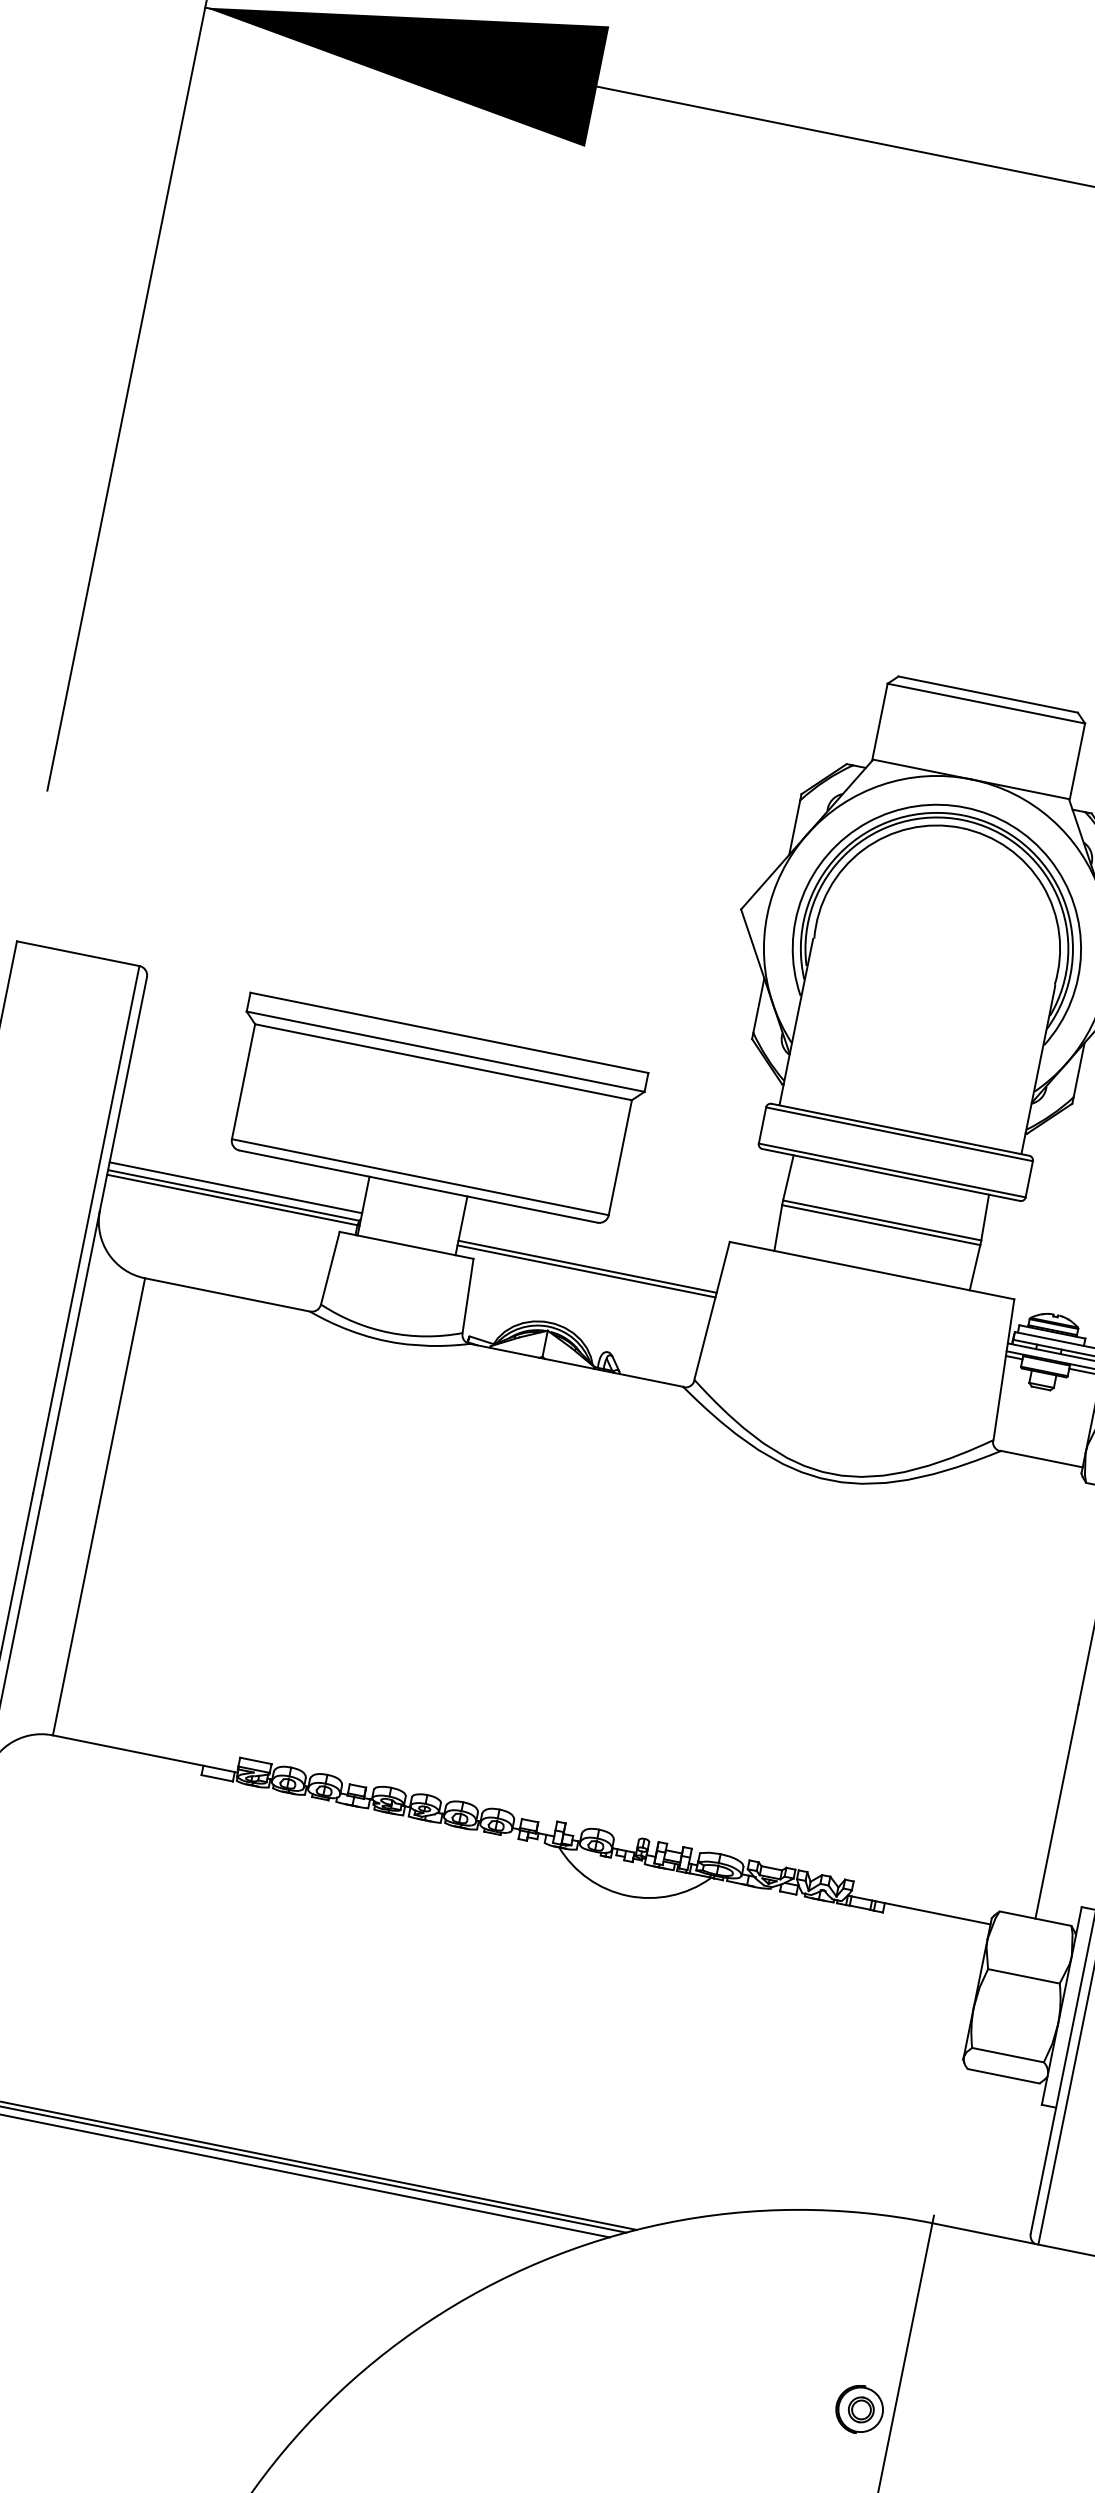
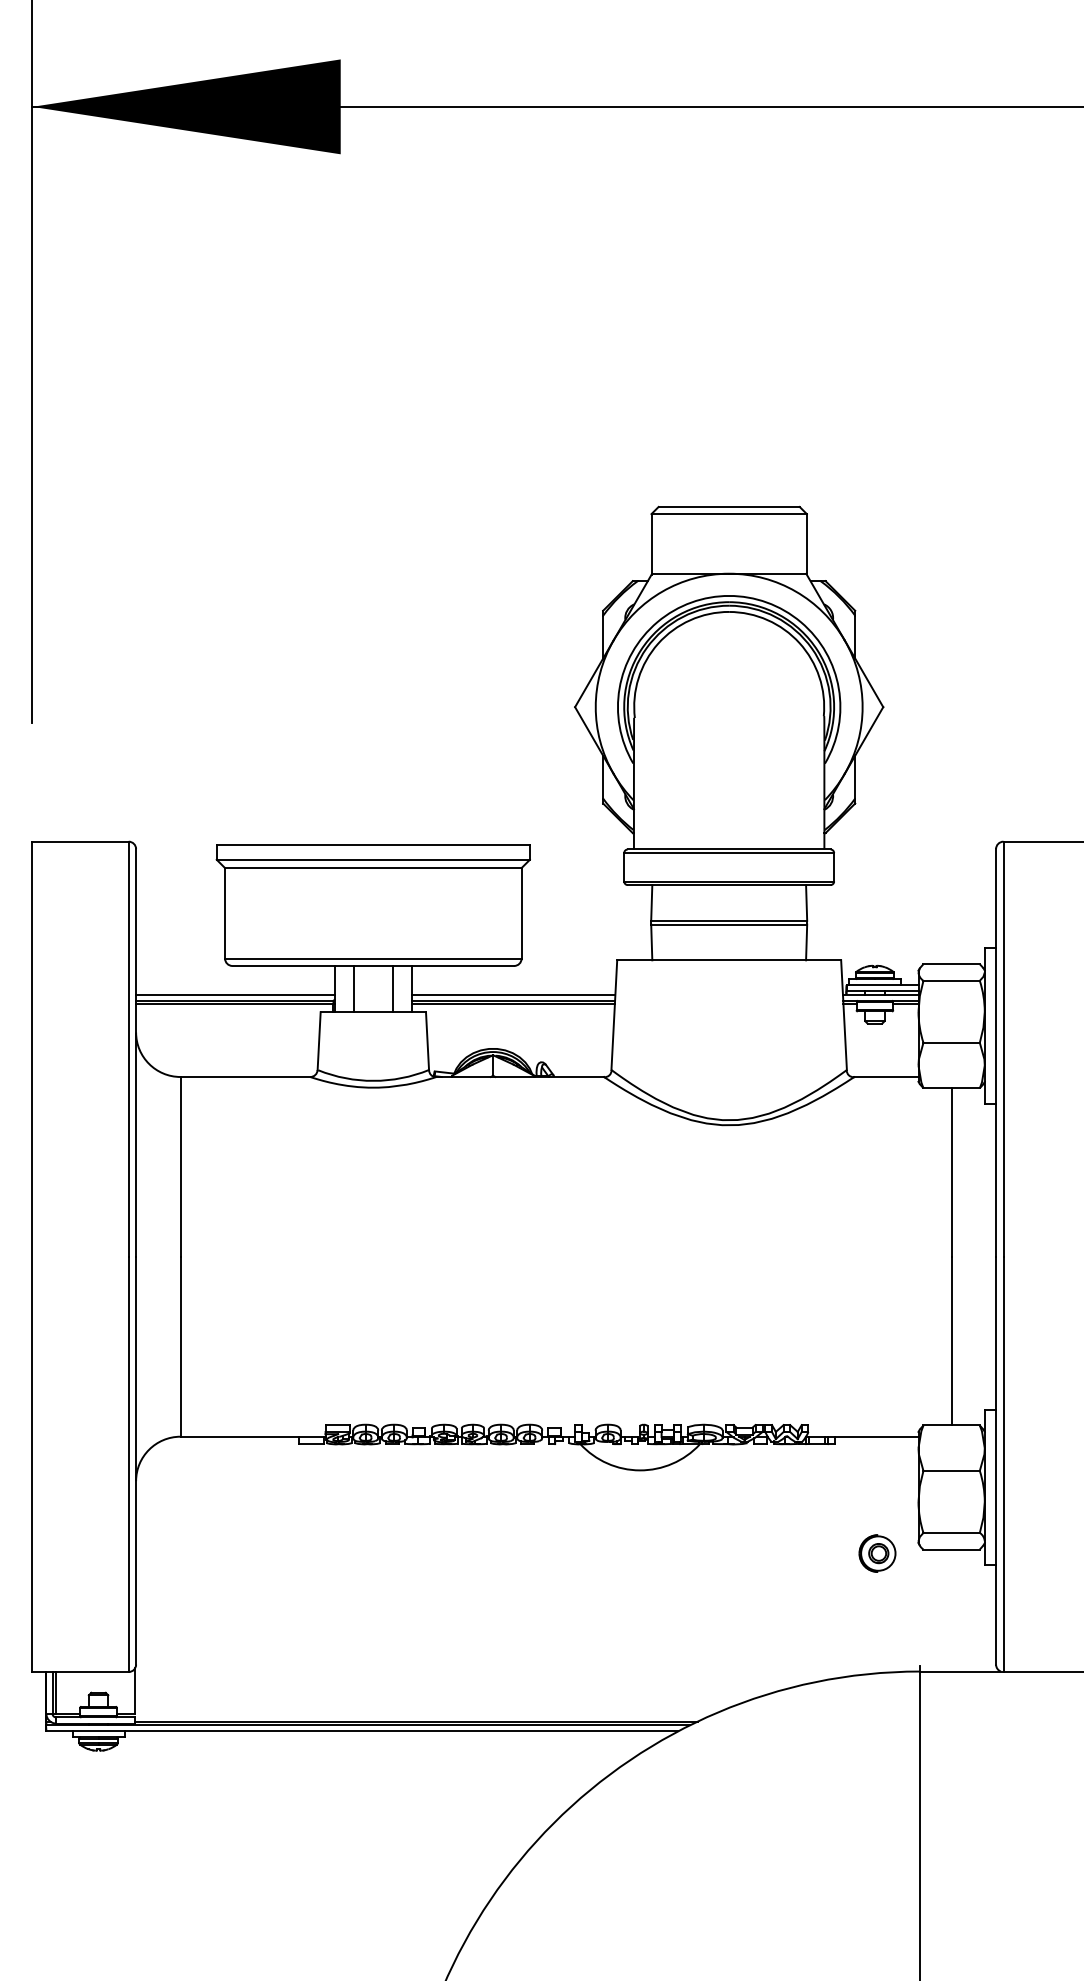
line: (388, 1210) -> (354, 988), added
line: (437, 1220) -> (392, 988), added
line: (589, 1258) -> (513, 994), added
part: (859, 2409) -> (877, 1553), moved

